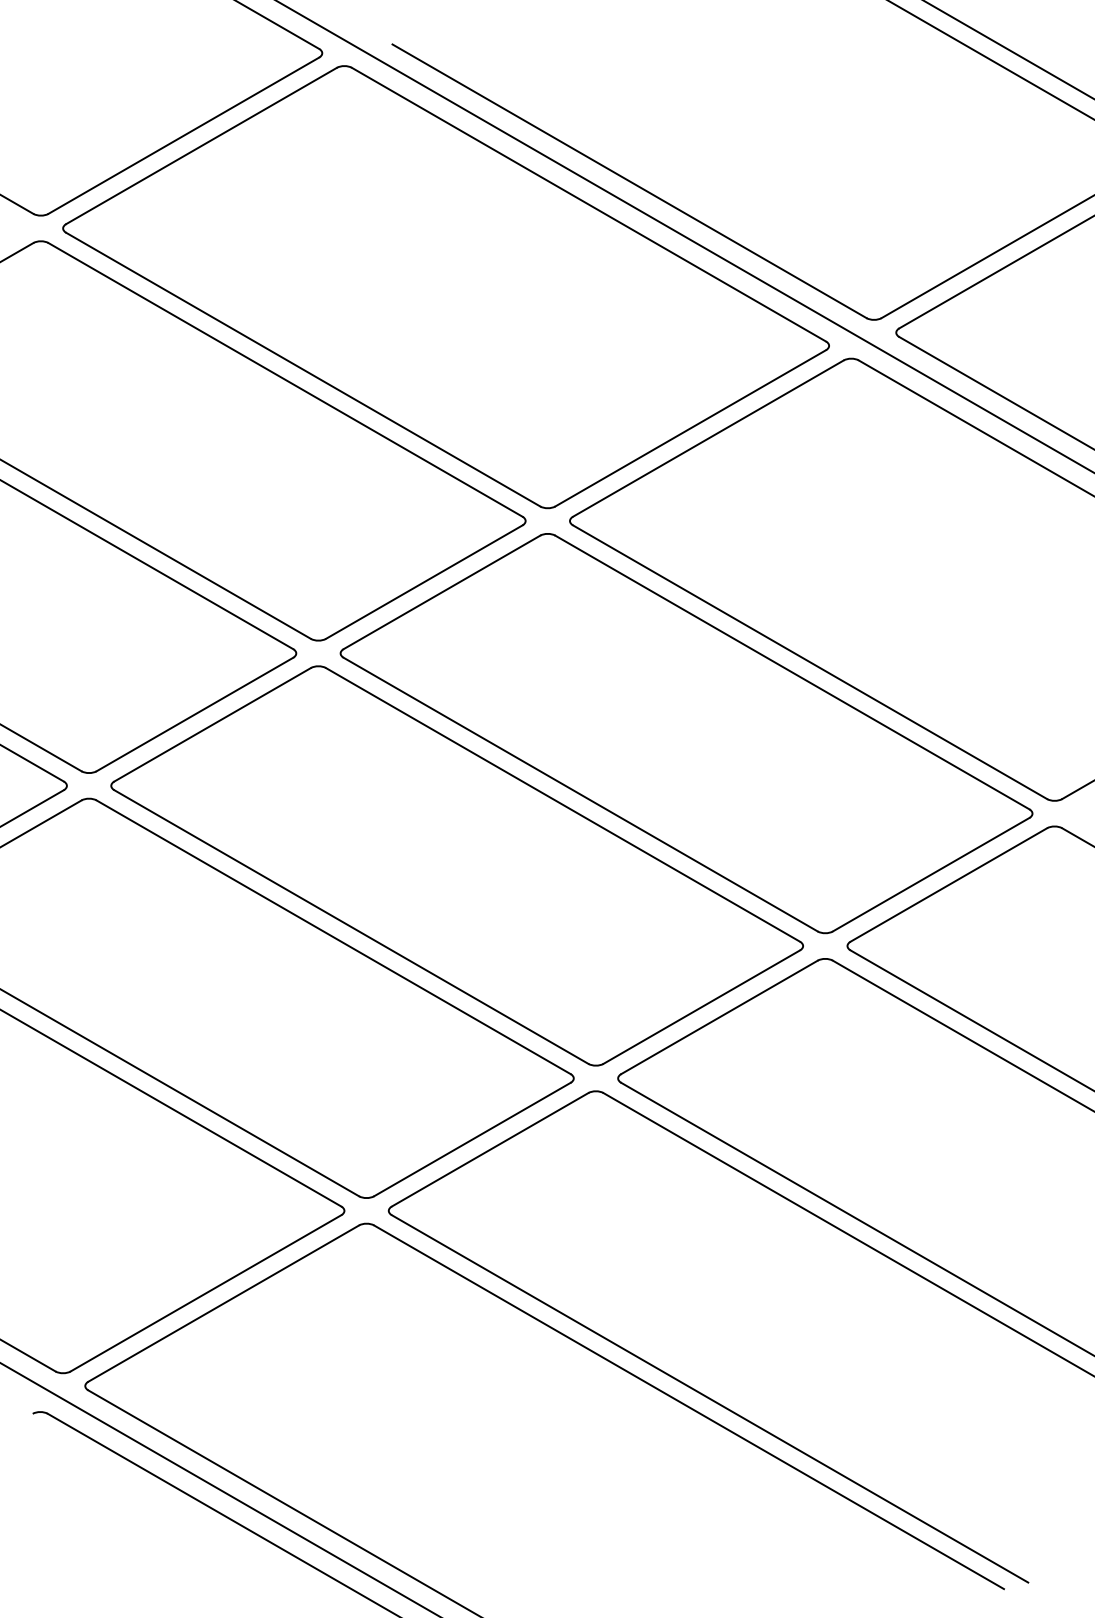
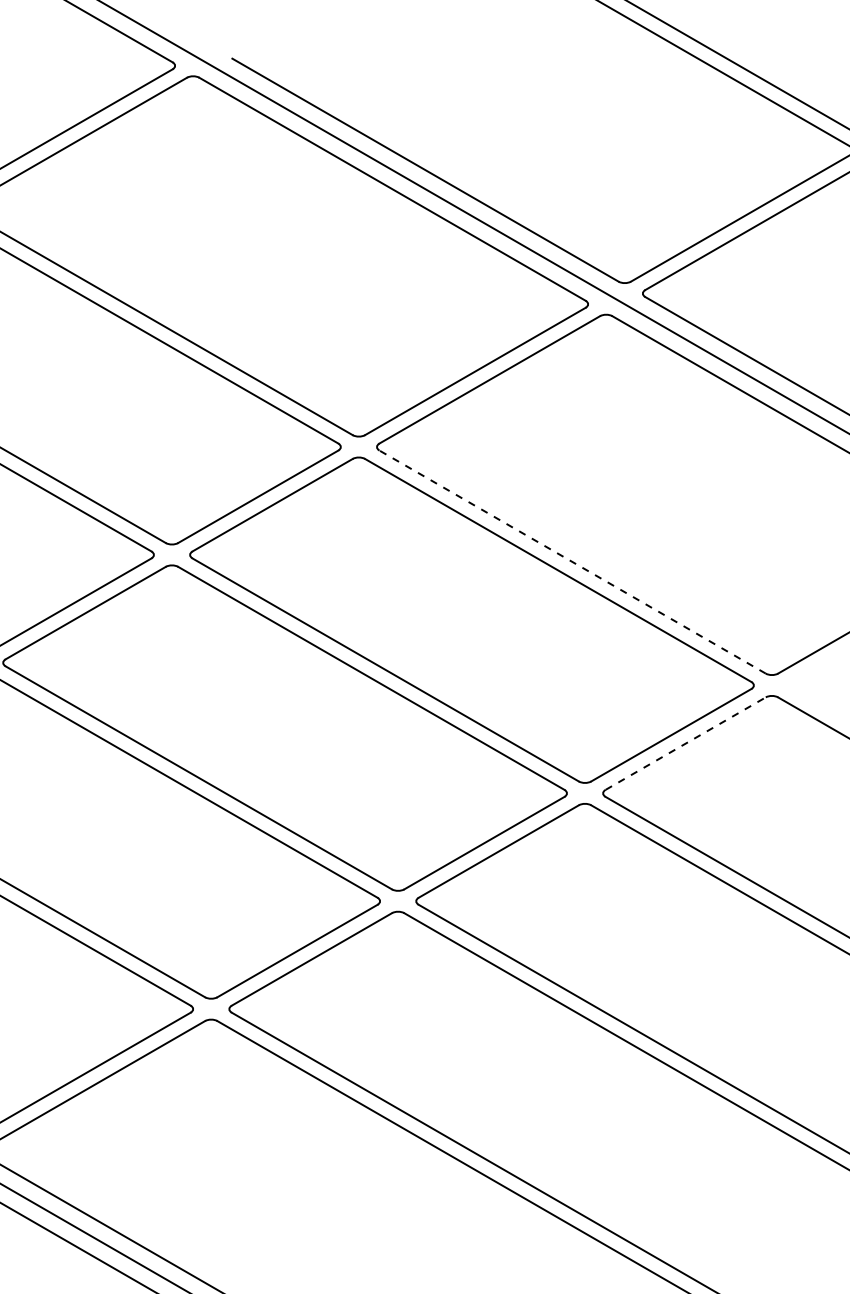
line: (810, 662) -> (572, 562), solid -> dashed
line: (949, 884) -> (686, 743), solid -> dashed

